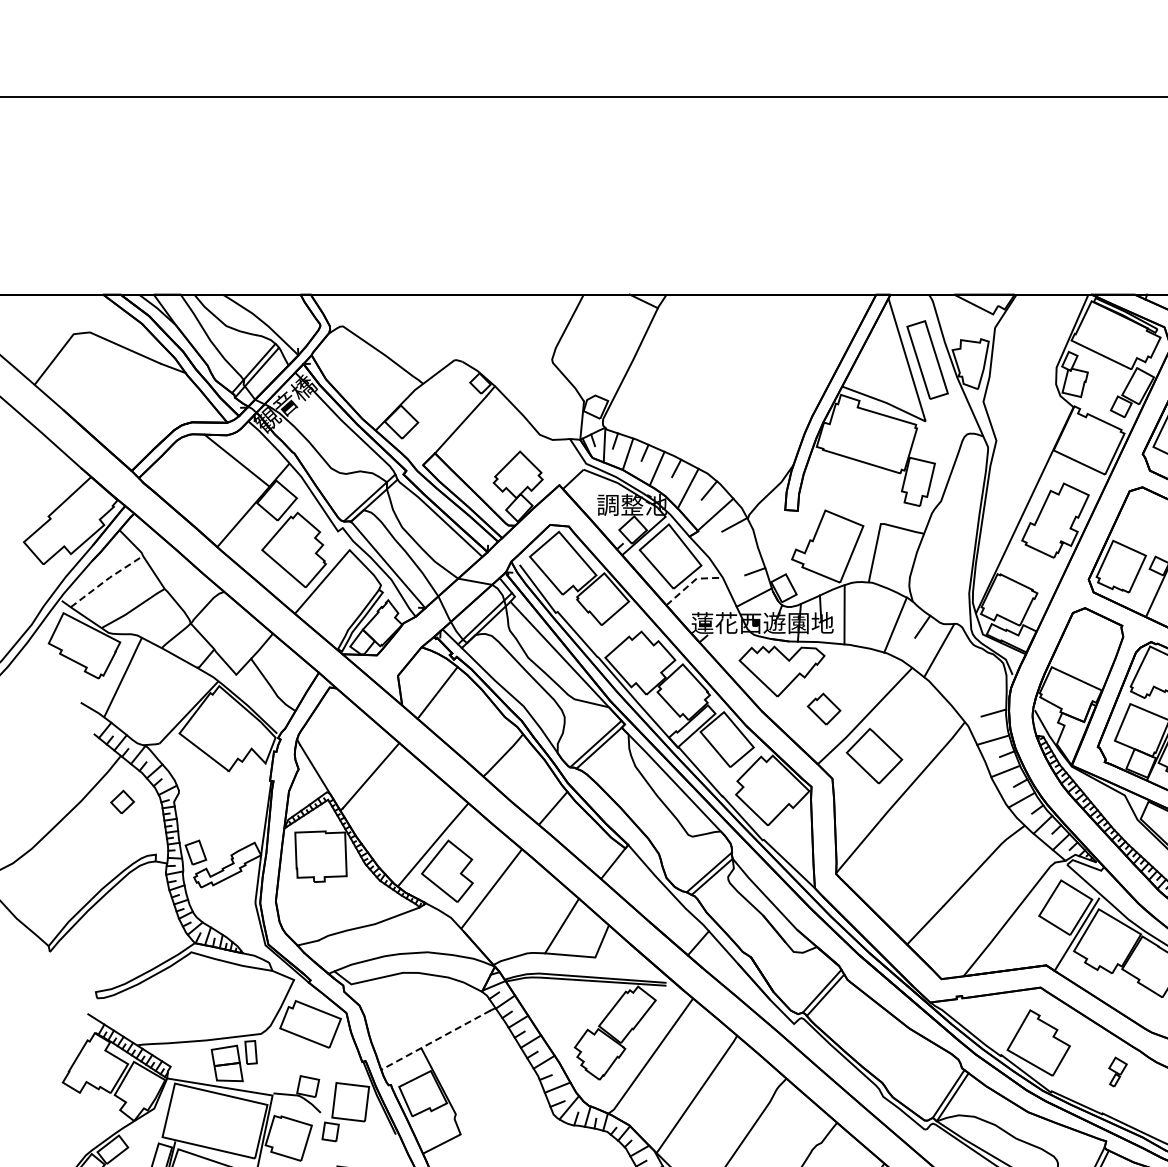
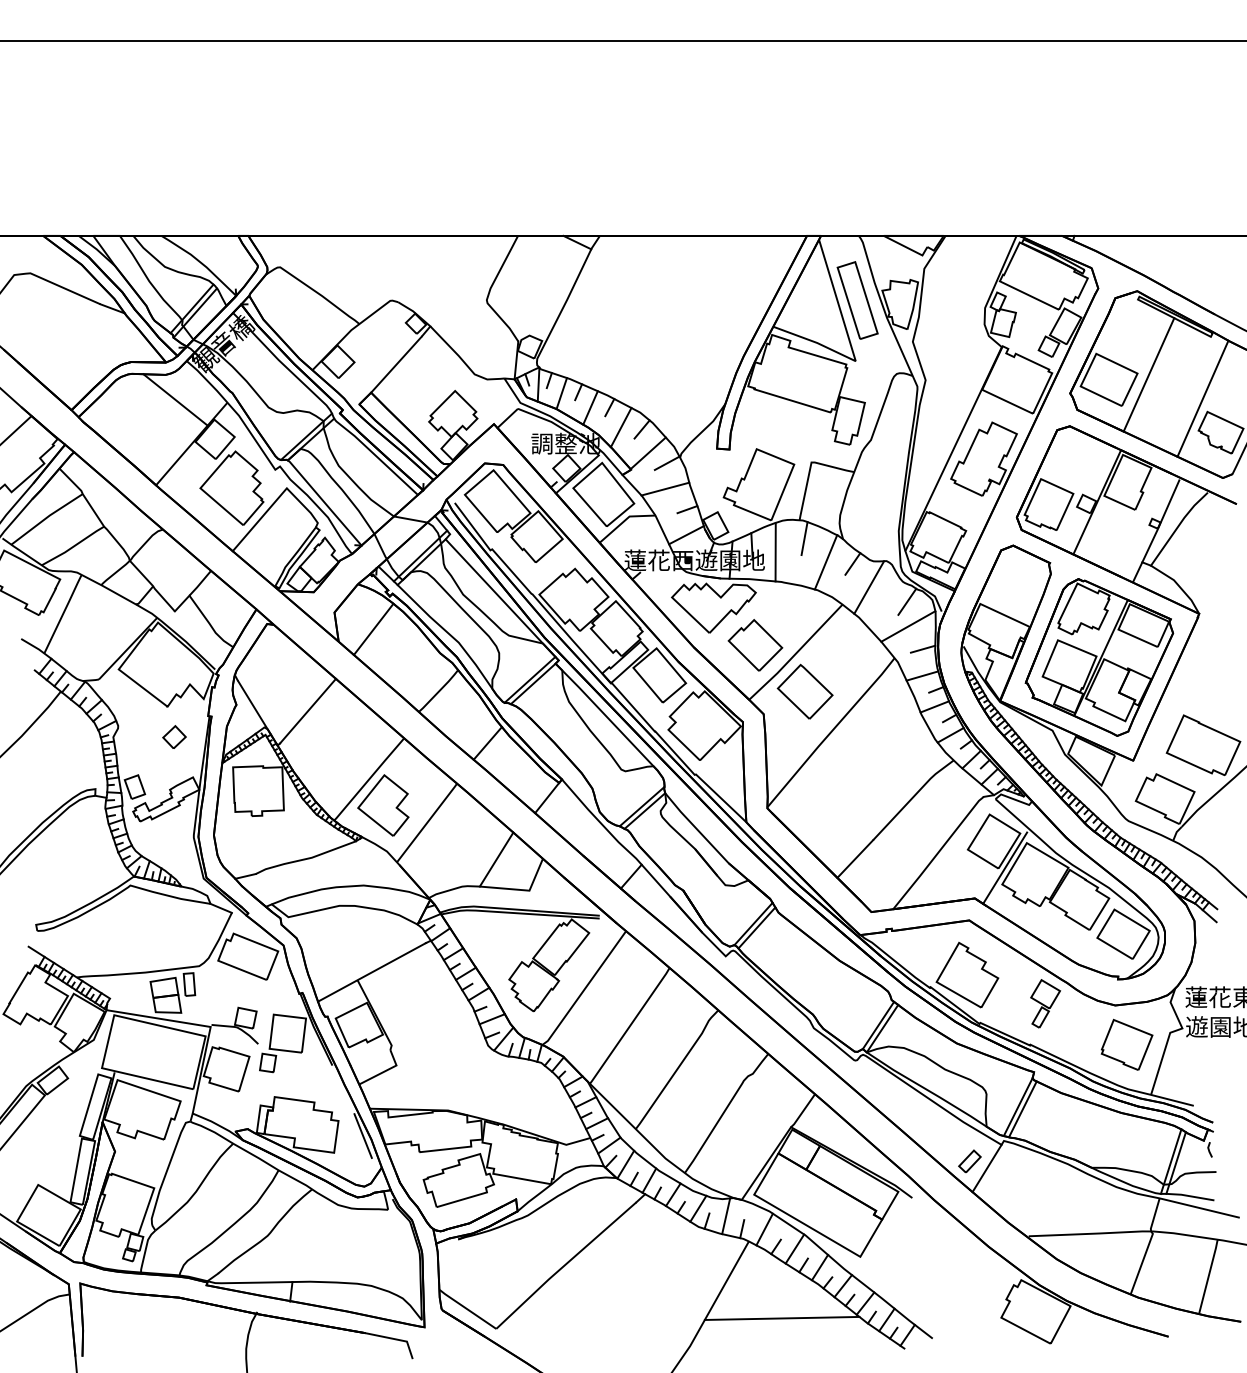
line: (733, 550) -> (665, 488), added
line: (106, 579) -> (46, 517), dashed -> solid
line: (692, 582) -> (625, 520), dashed -> solid
line: (873, 600) -> (804, 538), added
line: (978, 664) -> (907, 601), added
line: (979, 690) -> (908, 626), added
part: (824, 709) -> (755, 645), size x1.67
part: (122, 801) -> (174, 736), moved
line: (435, 1040) -> (371, 972), dashed -> solid
part: (1117, 1071) -> (1045, 1003), size x1.67

